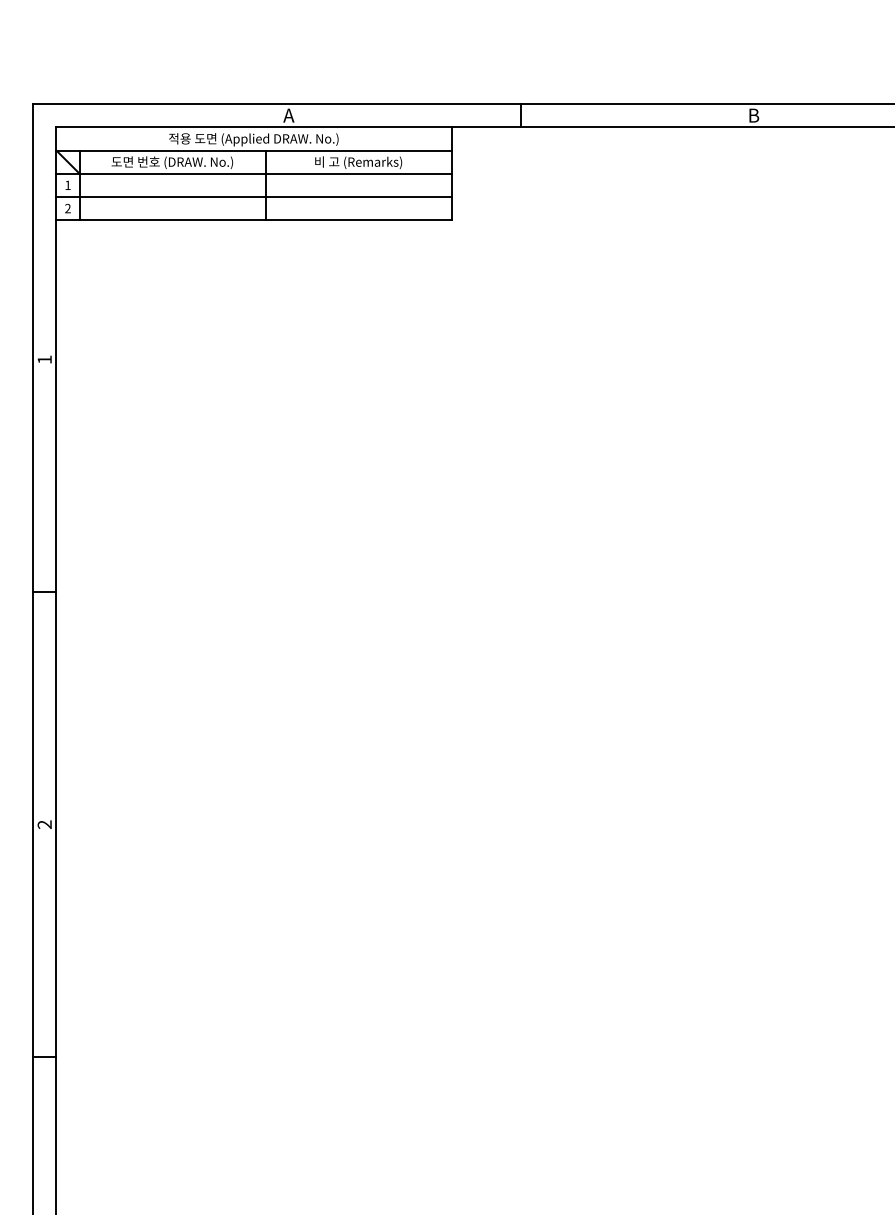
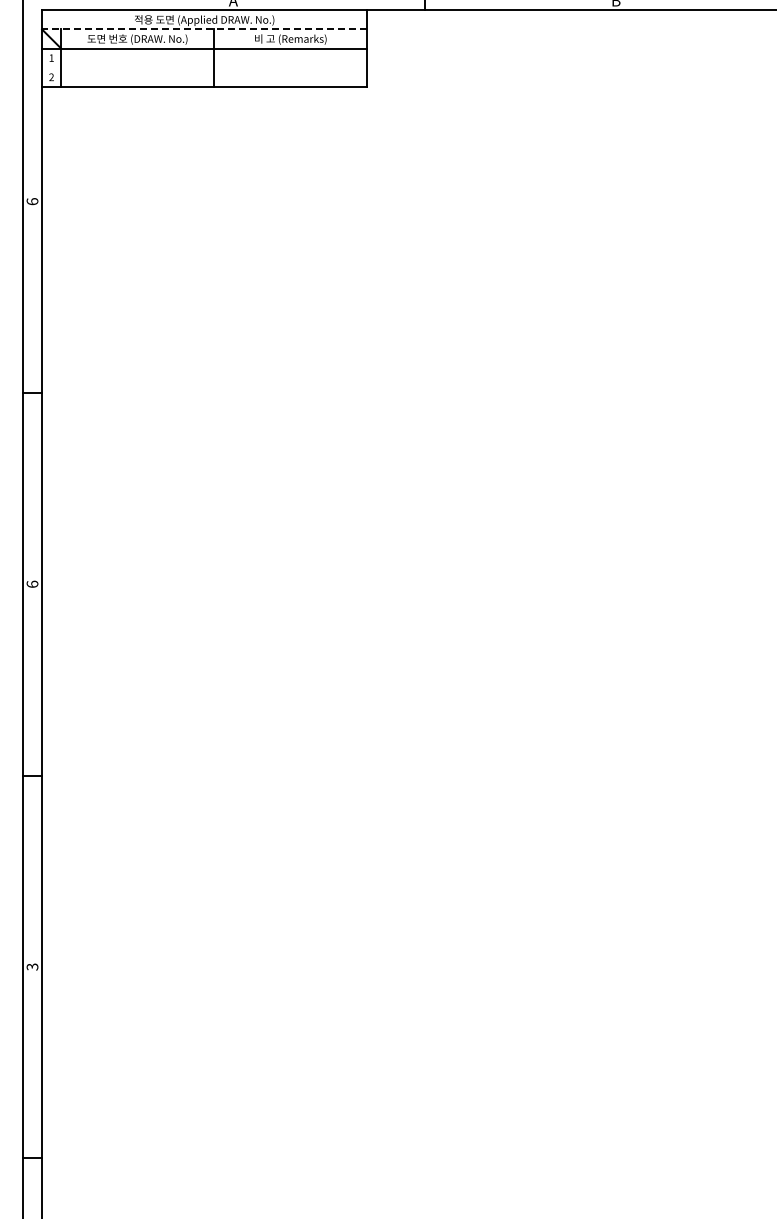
line: (253, 150) -> (204, 29), solid -> dashed
line: (253, 196) -> (204, 67), removed
text: (44, 359) -> (32, 201), 1 -> 6
text: (44, 823) -> (32, 583), 2 -> 6

